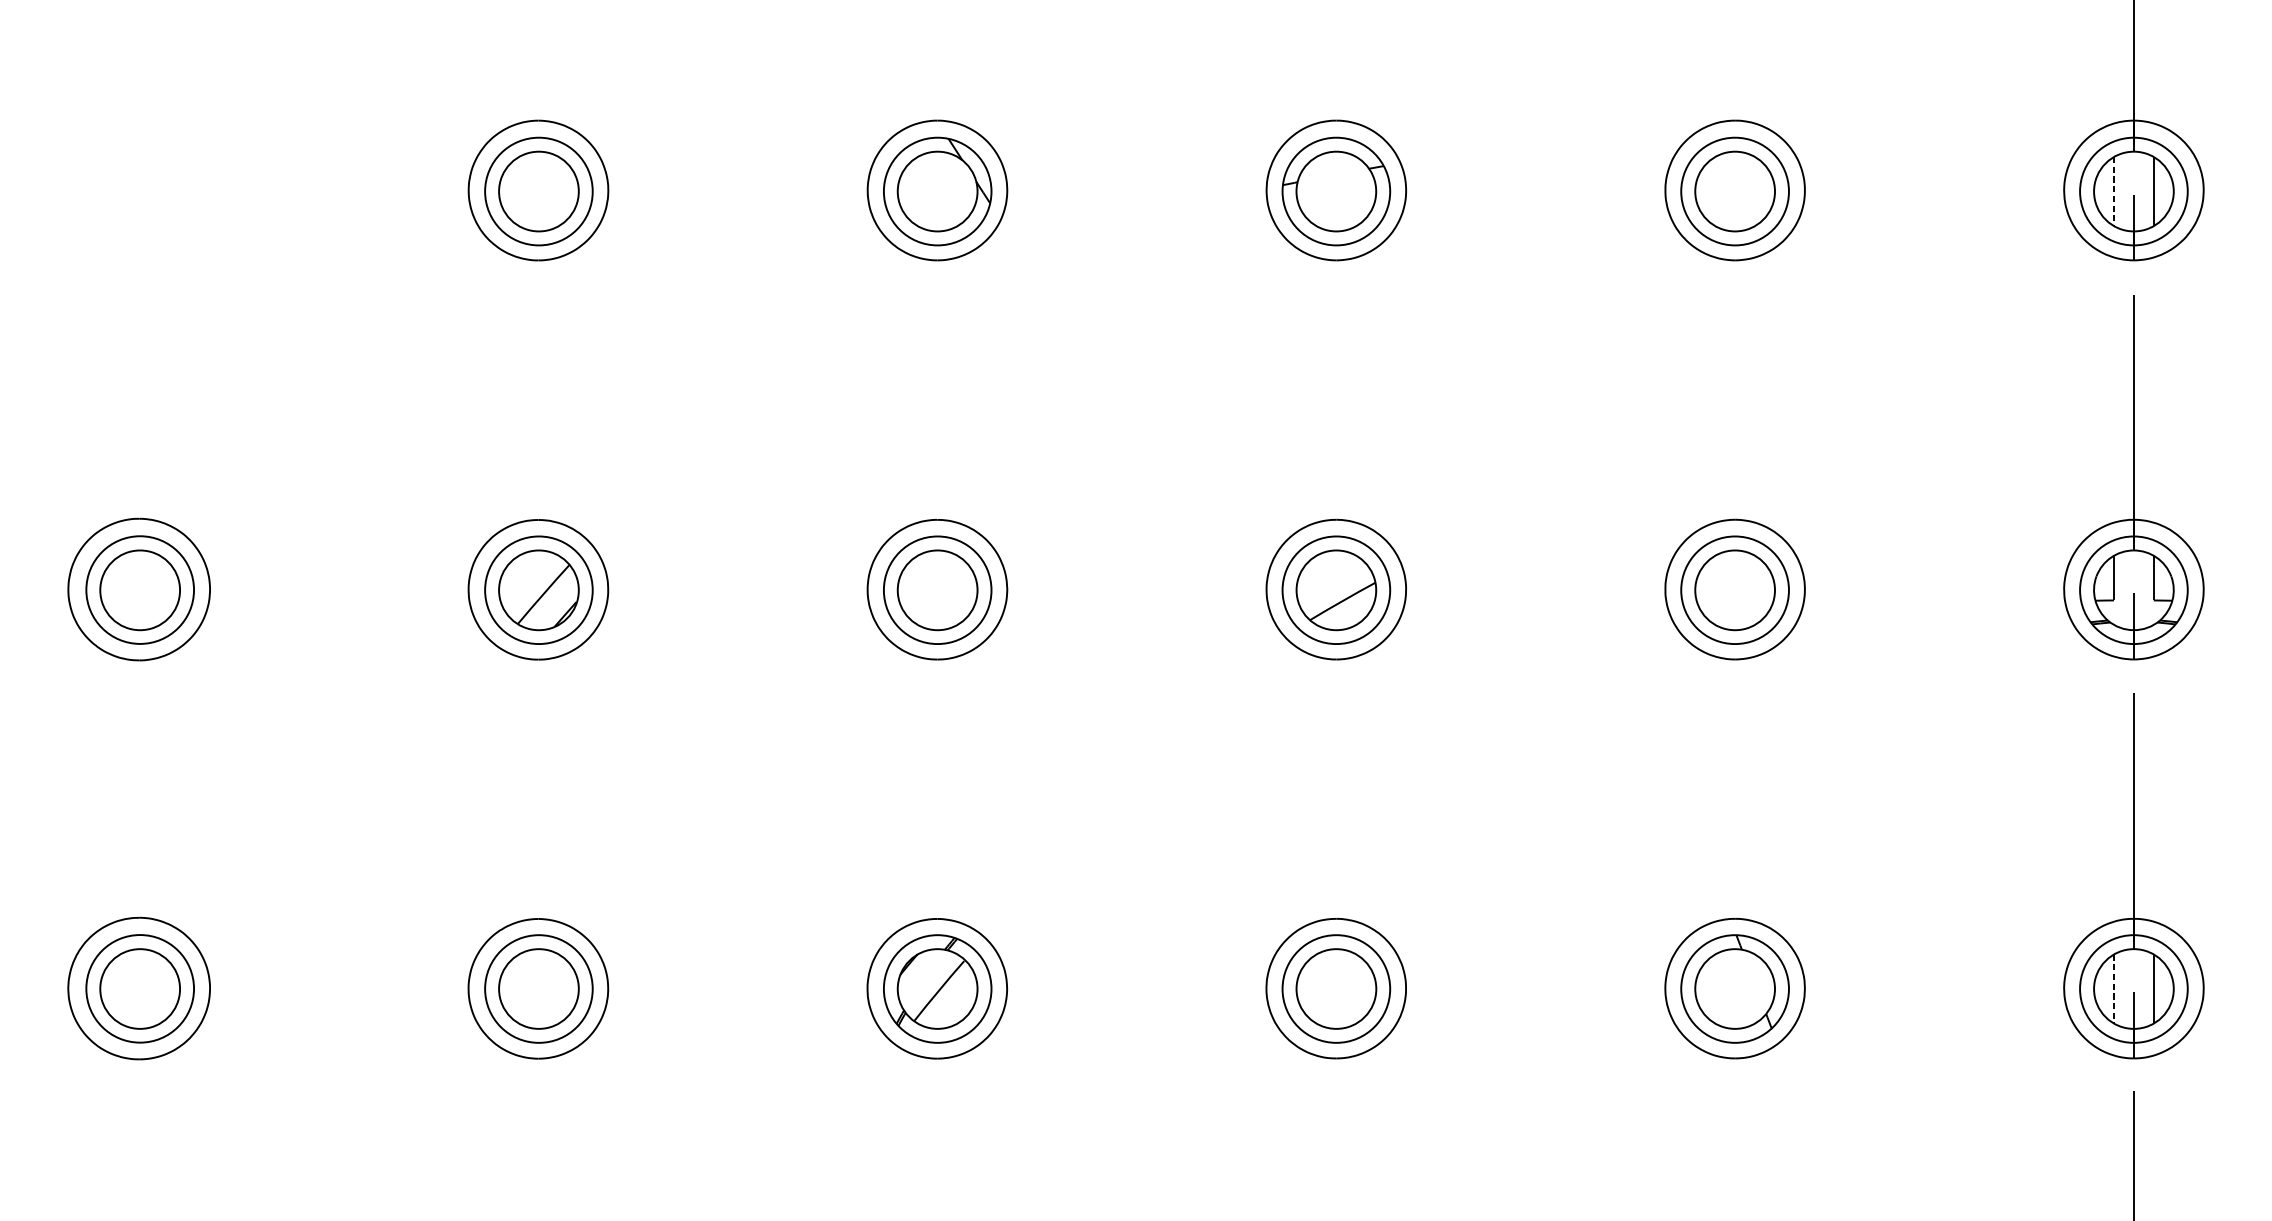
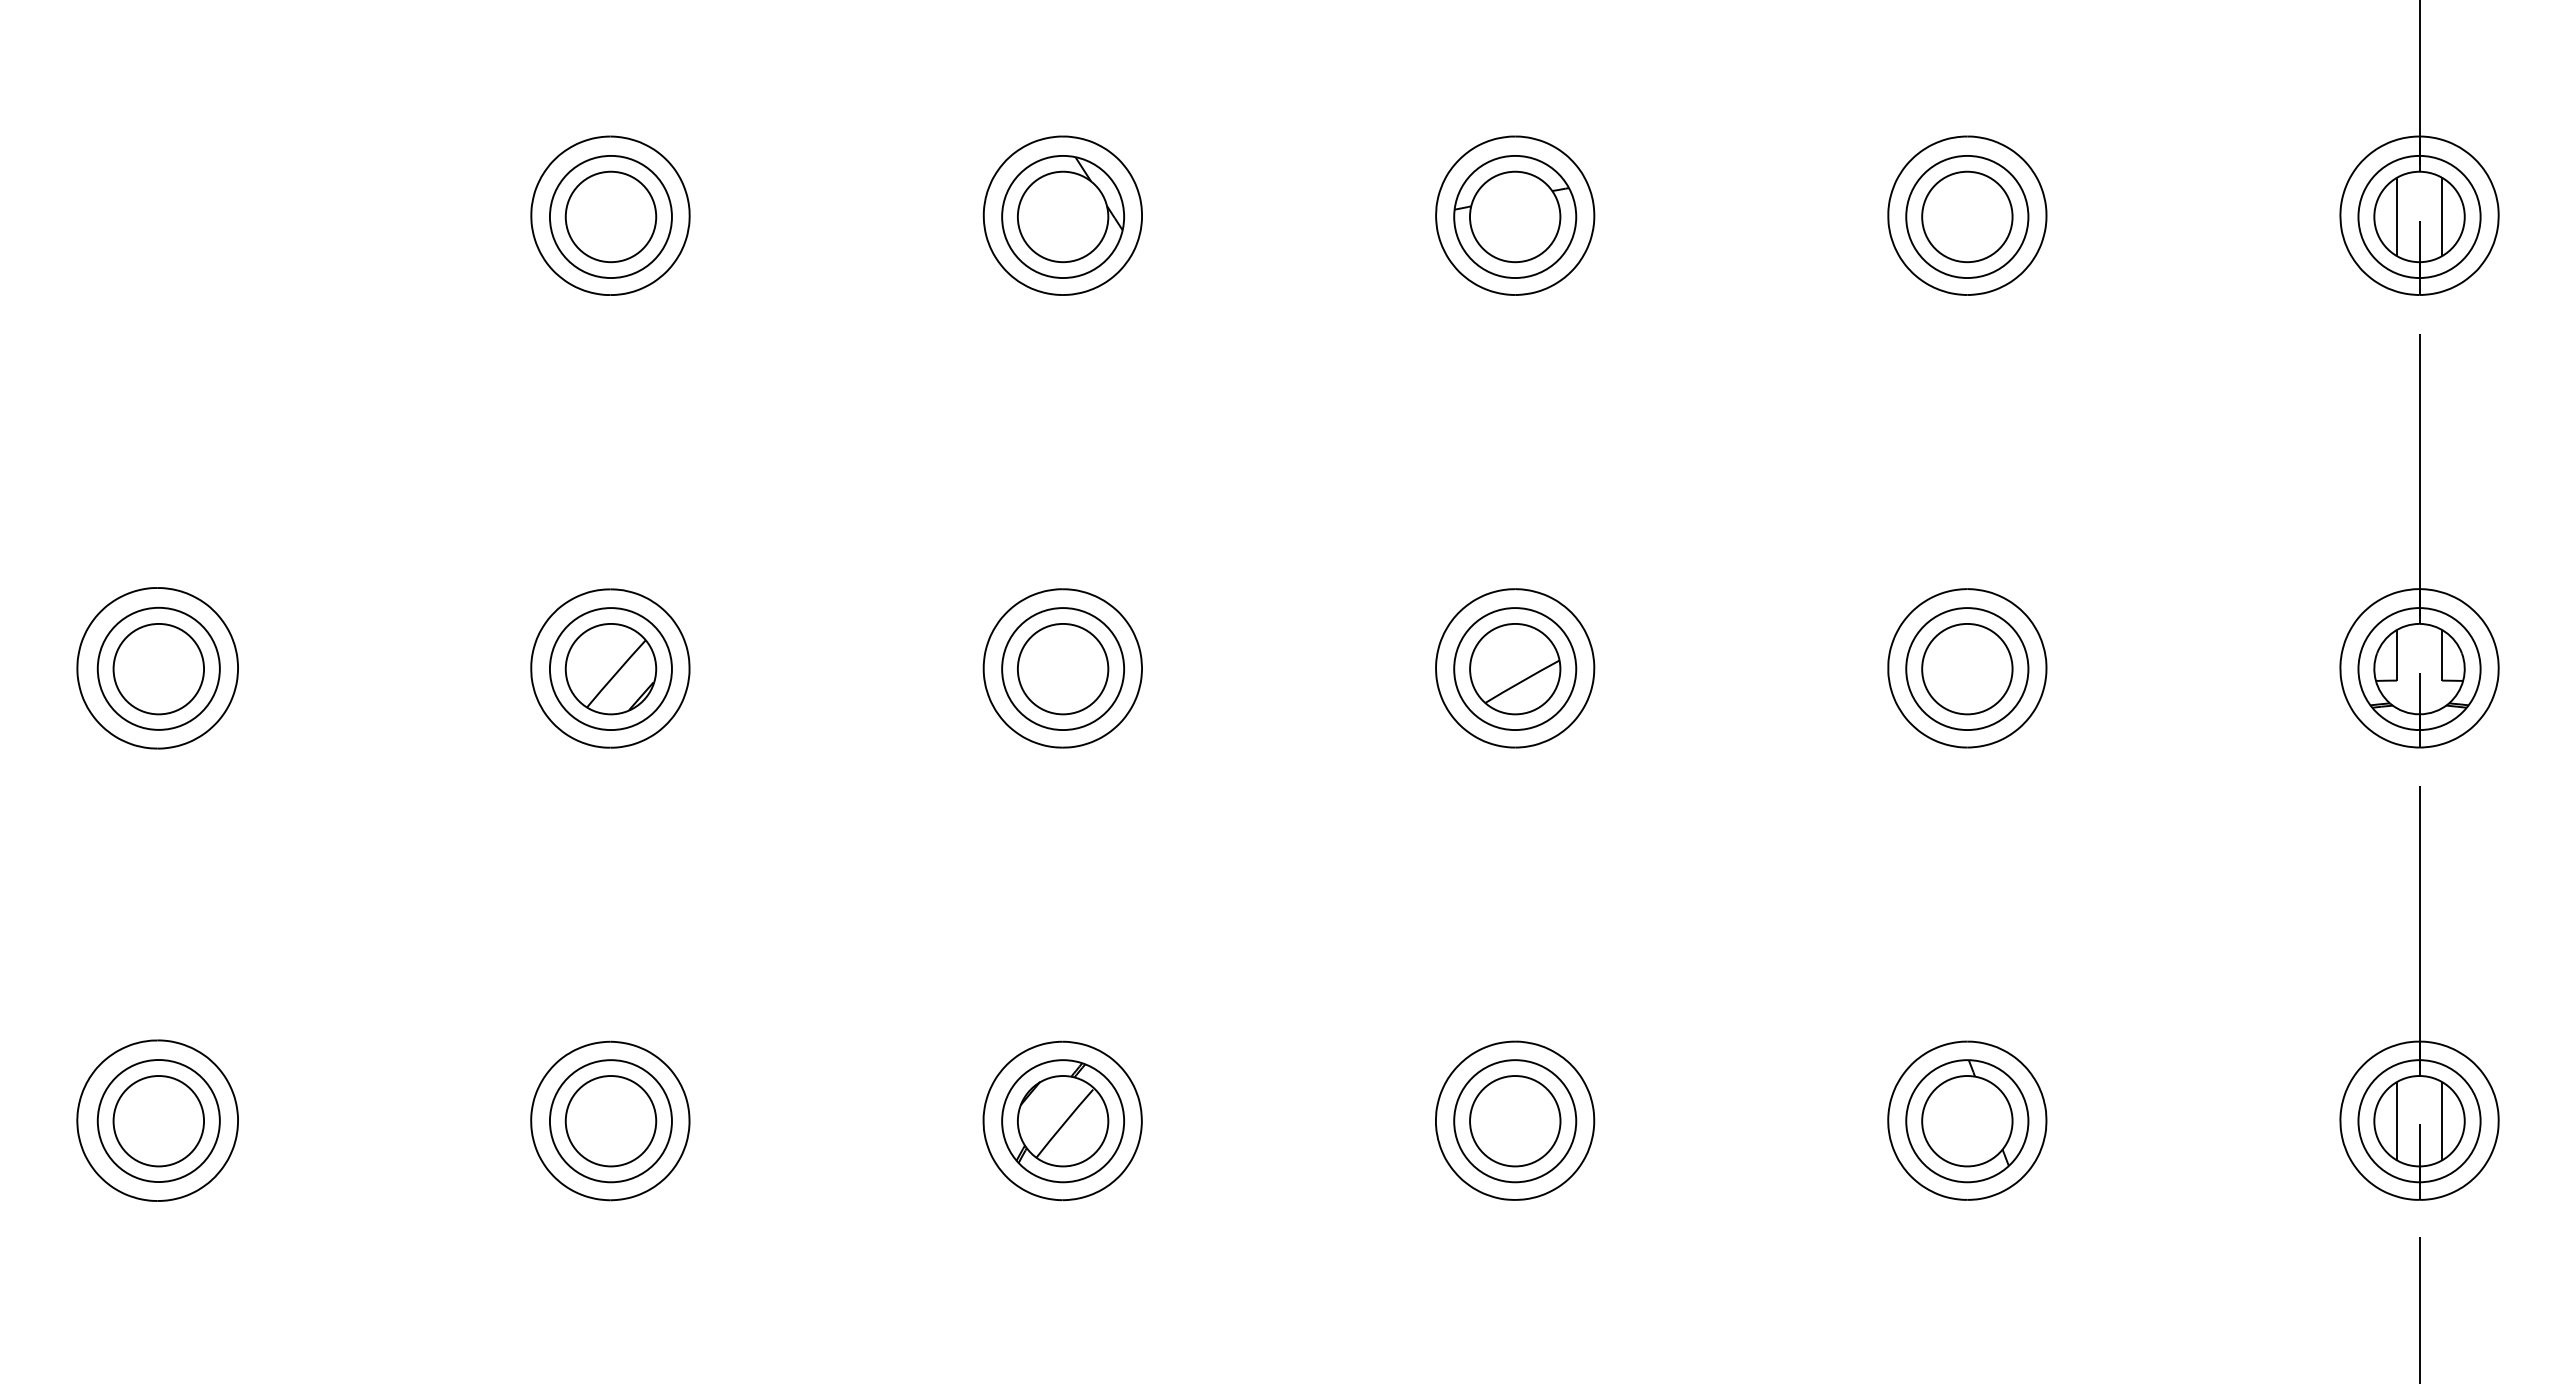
line: (2113, 192) -> (2396, 217), dashed -> solid
line: (2113, 989) -> (2396, 1121), dashed -> solid

